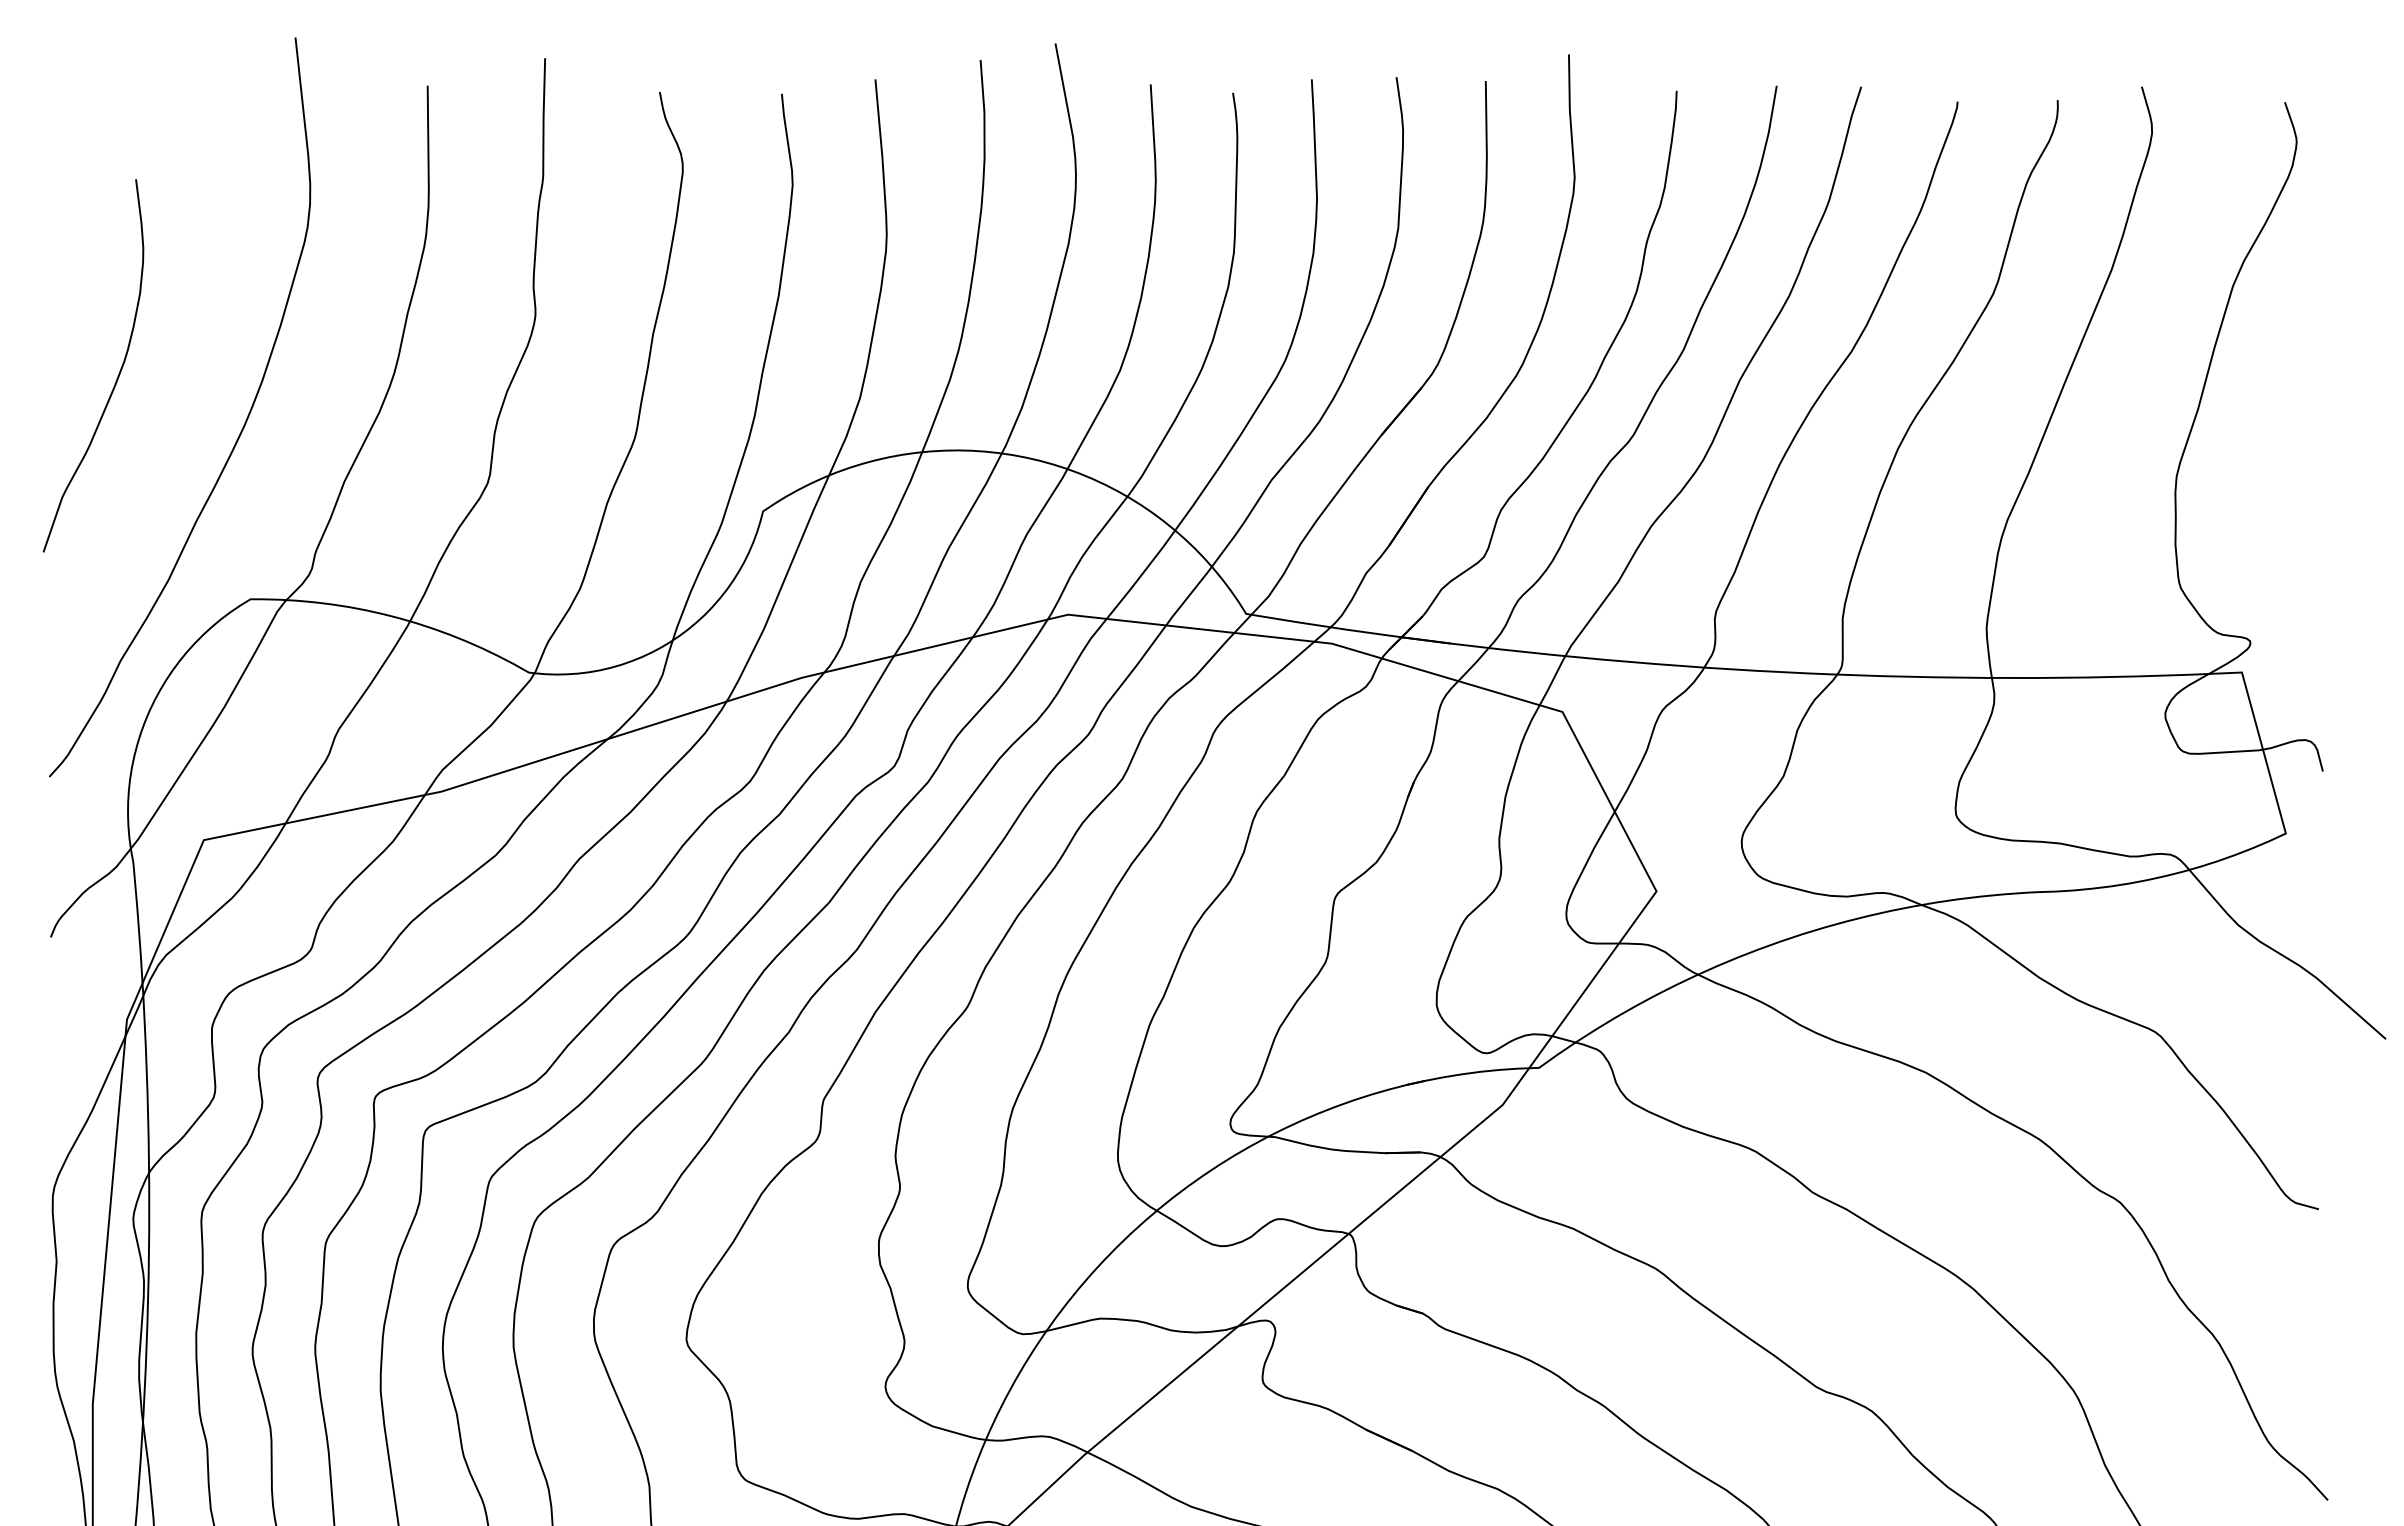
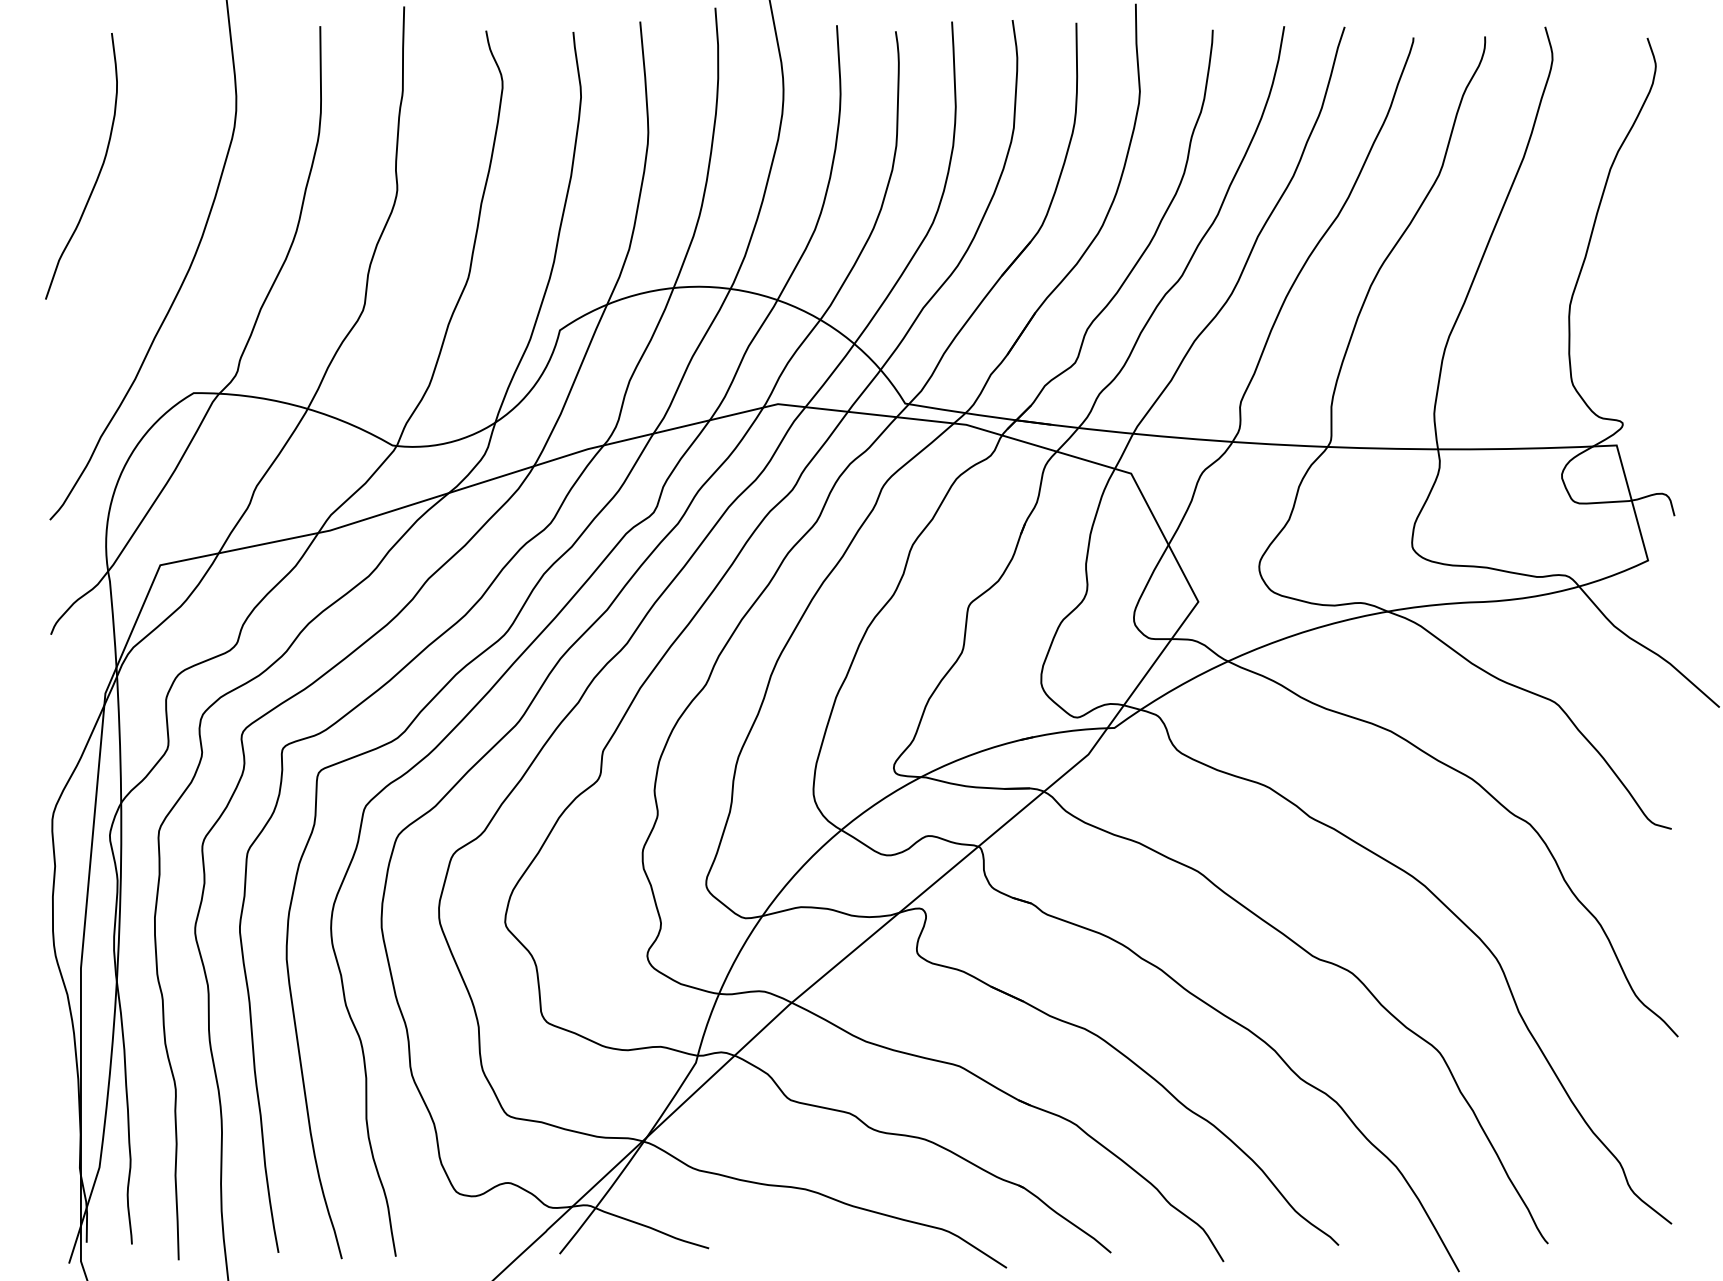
curve: (115, 378) -> (97, 175), moved

